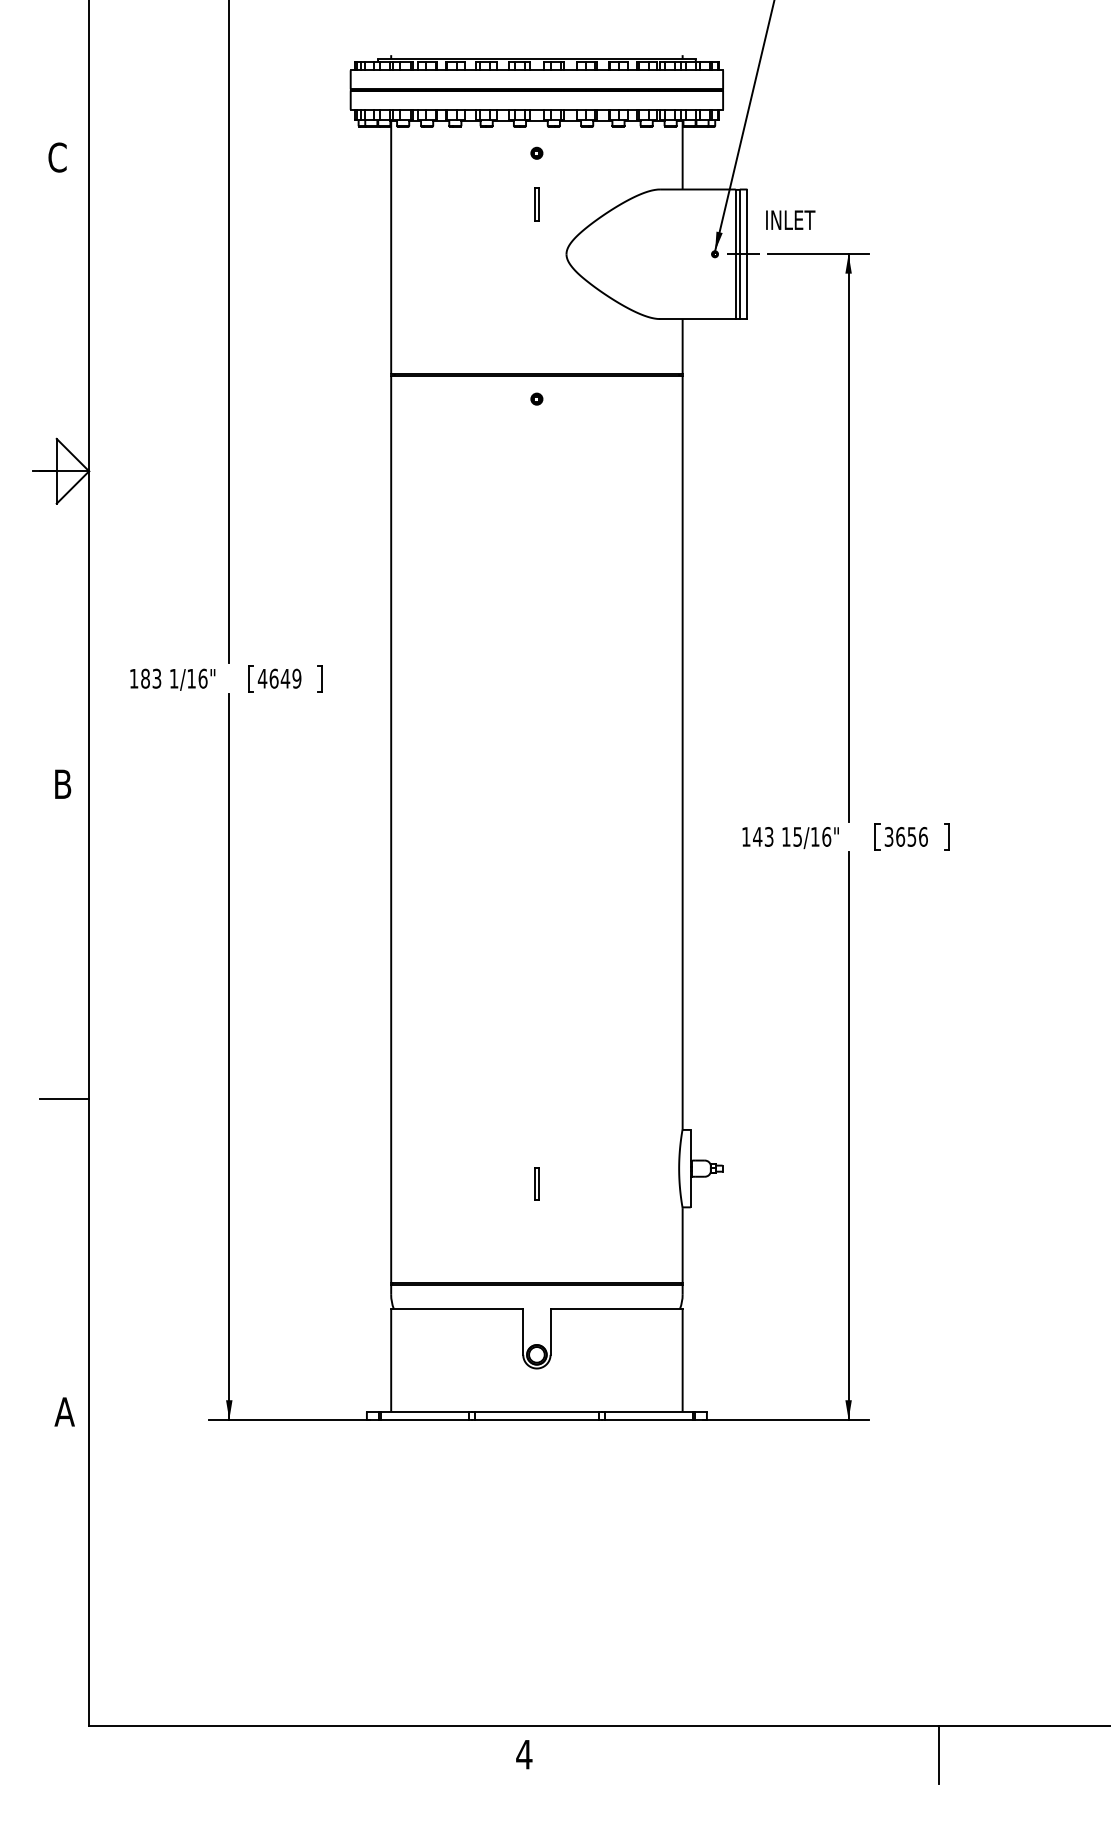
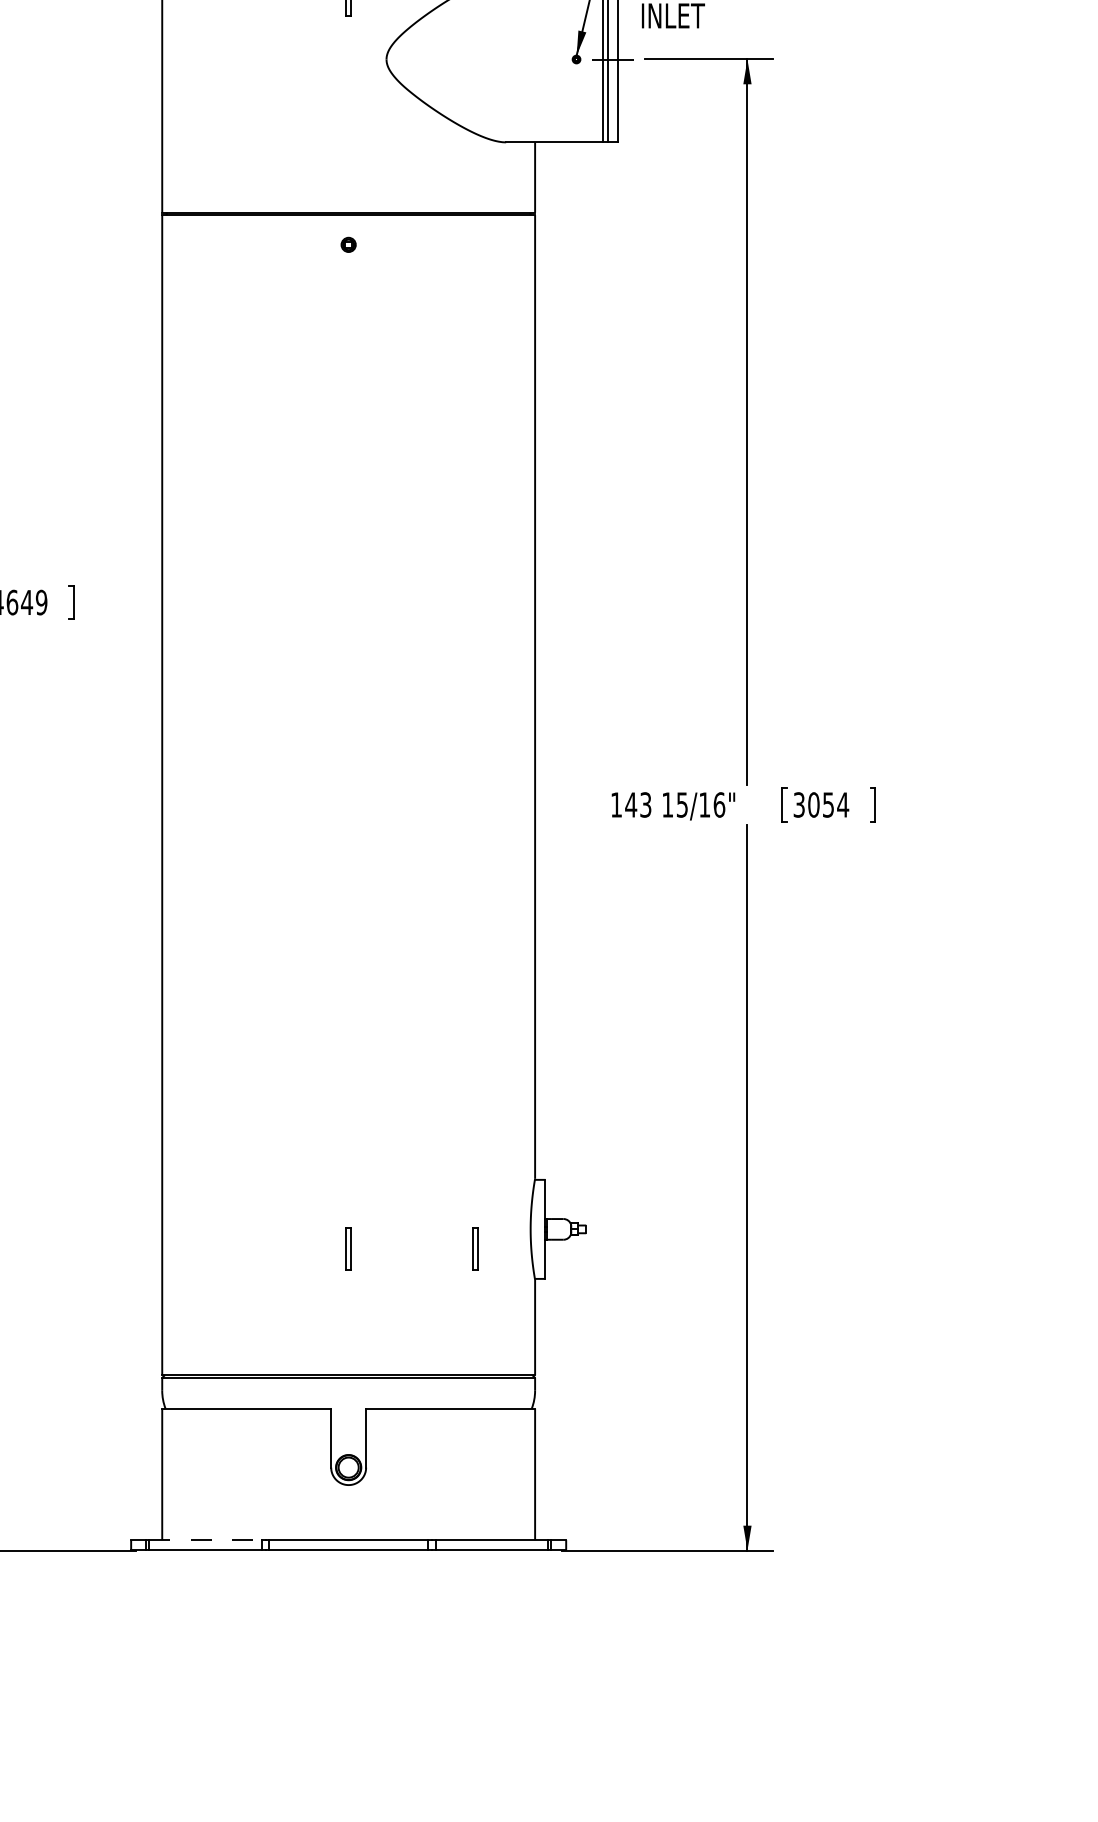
text: (912, 836) -> (829, 804), 3656 -> 3054
part: (635, 1183) -> (474, 1248), added
line: (424, 1411) -> (204, 1540), solid -> dashed

